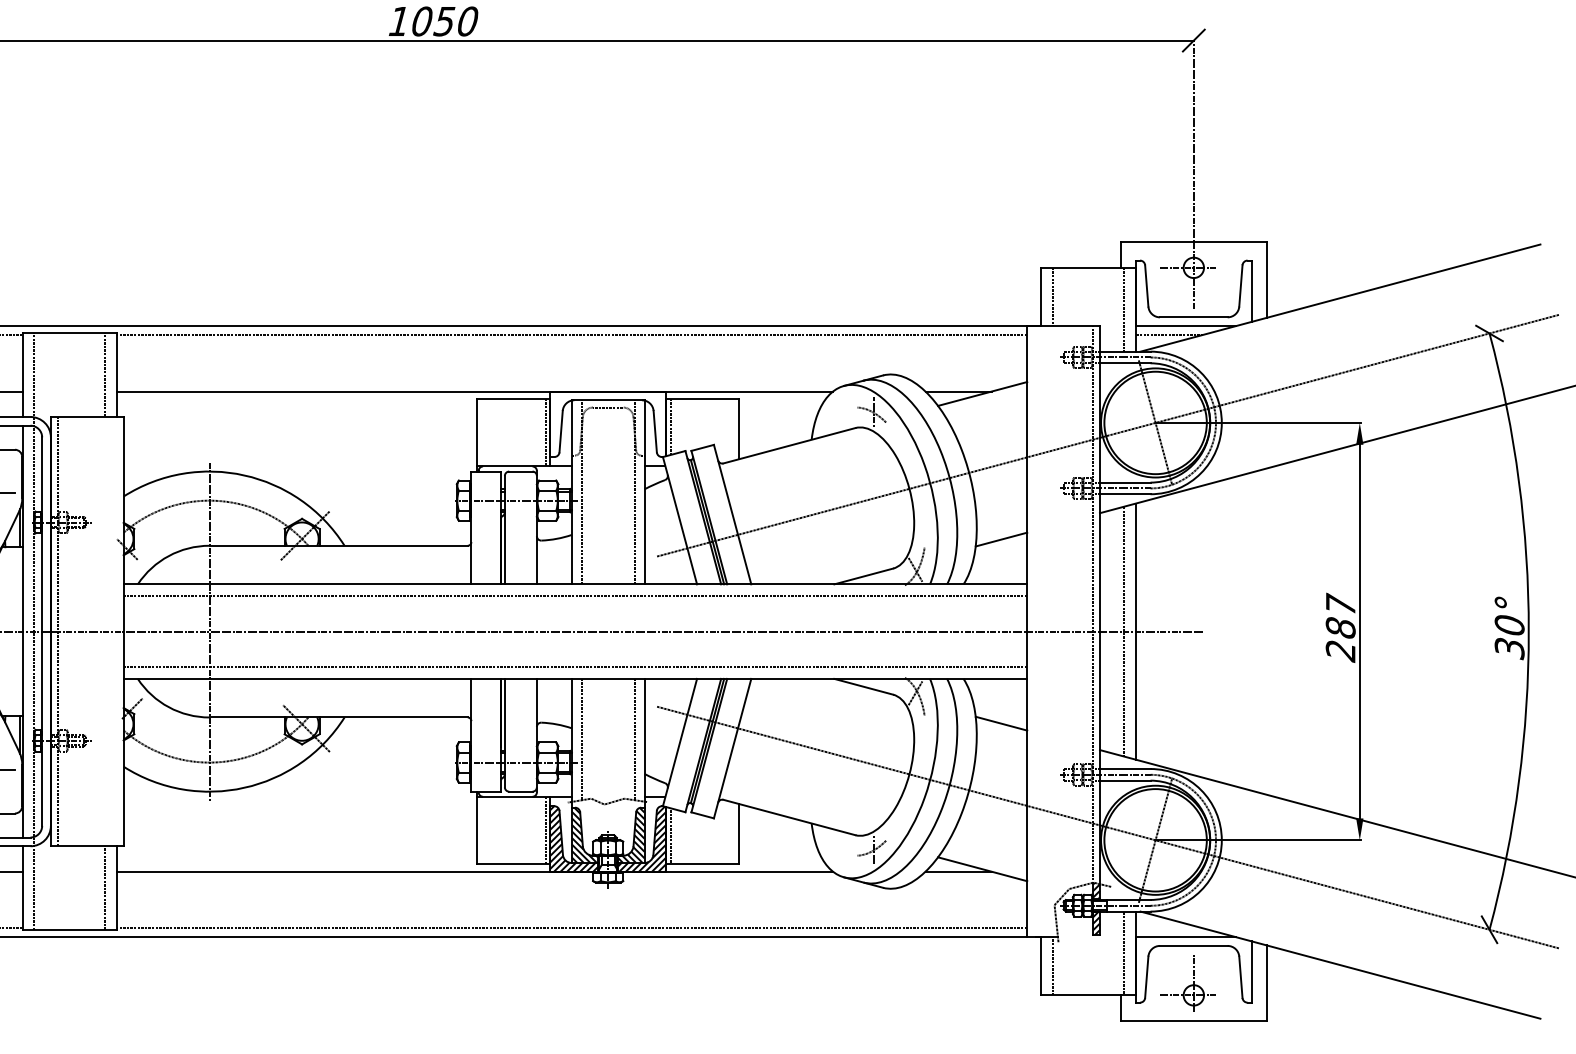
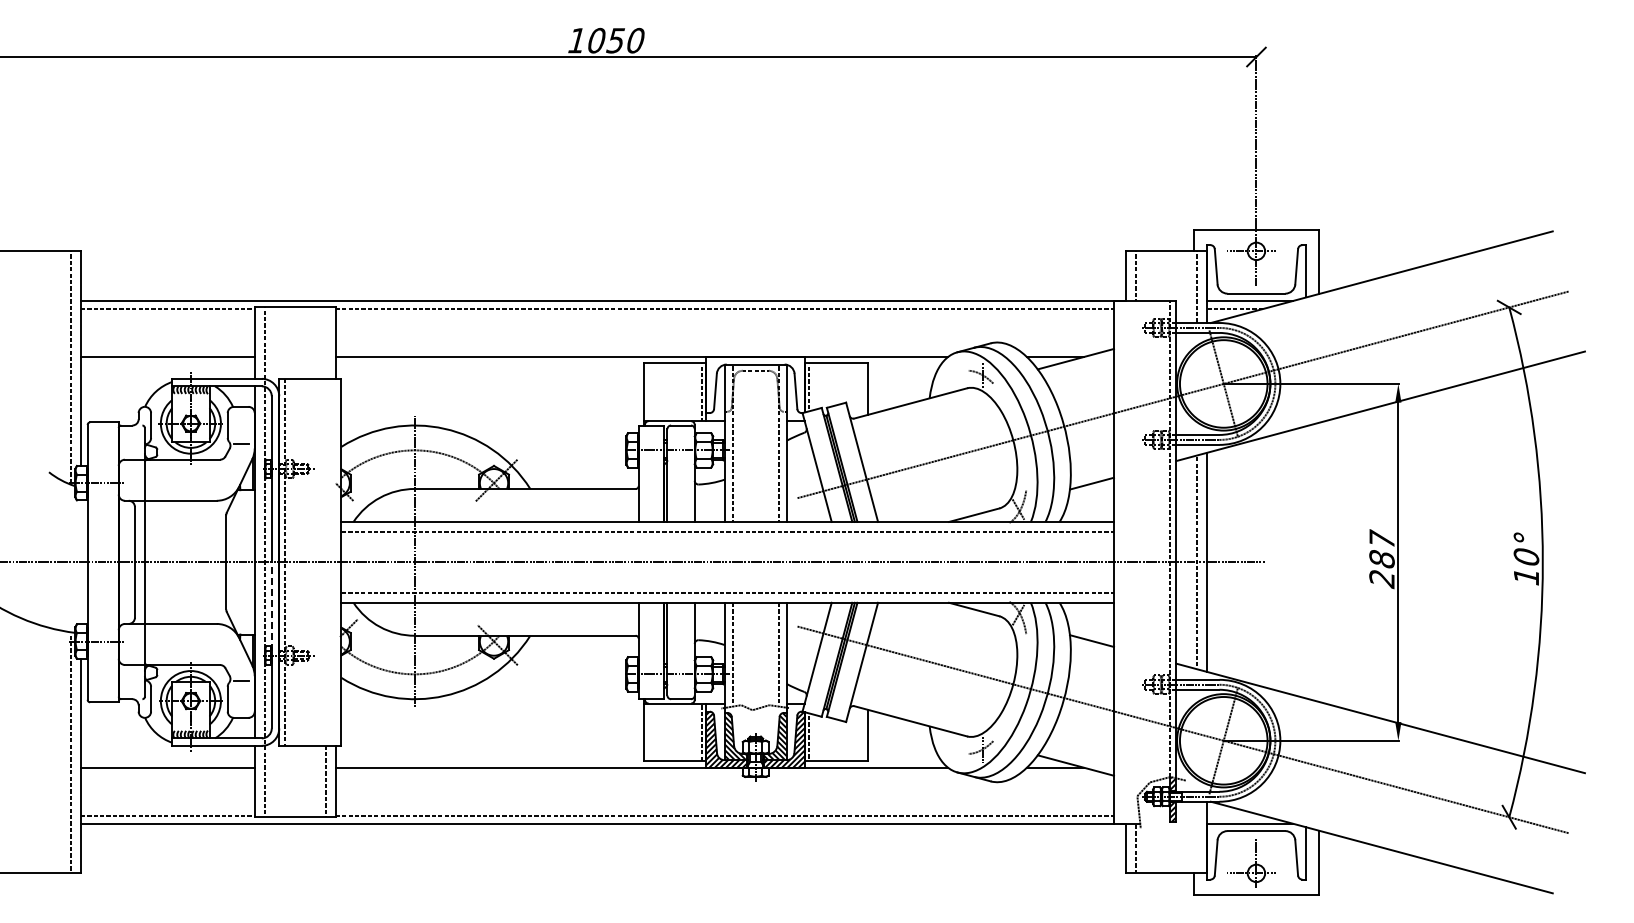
line: (105, 374) -> (325, 342), removed
text: (1509, 648) -> (1526, 576), 30° -> 10°
line: (41, 683) -> (271, 606), solid -> dashed
line: (1123, 953) -> (1196, 837), removed

